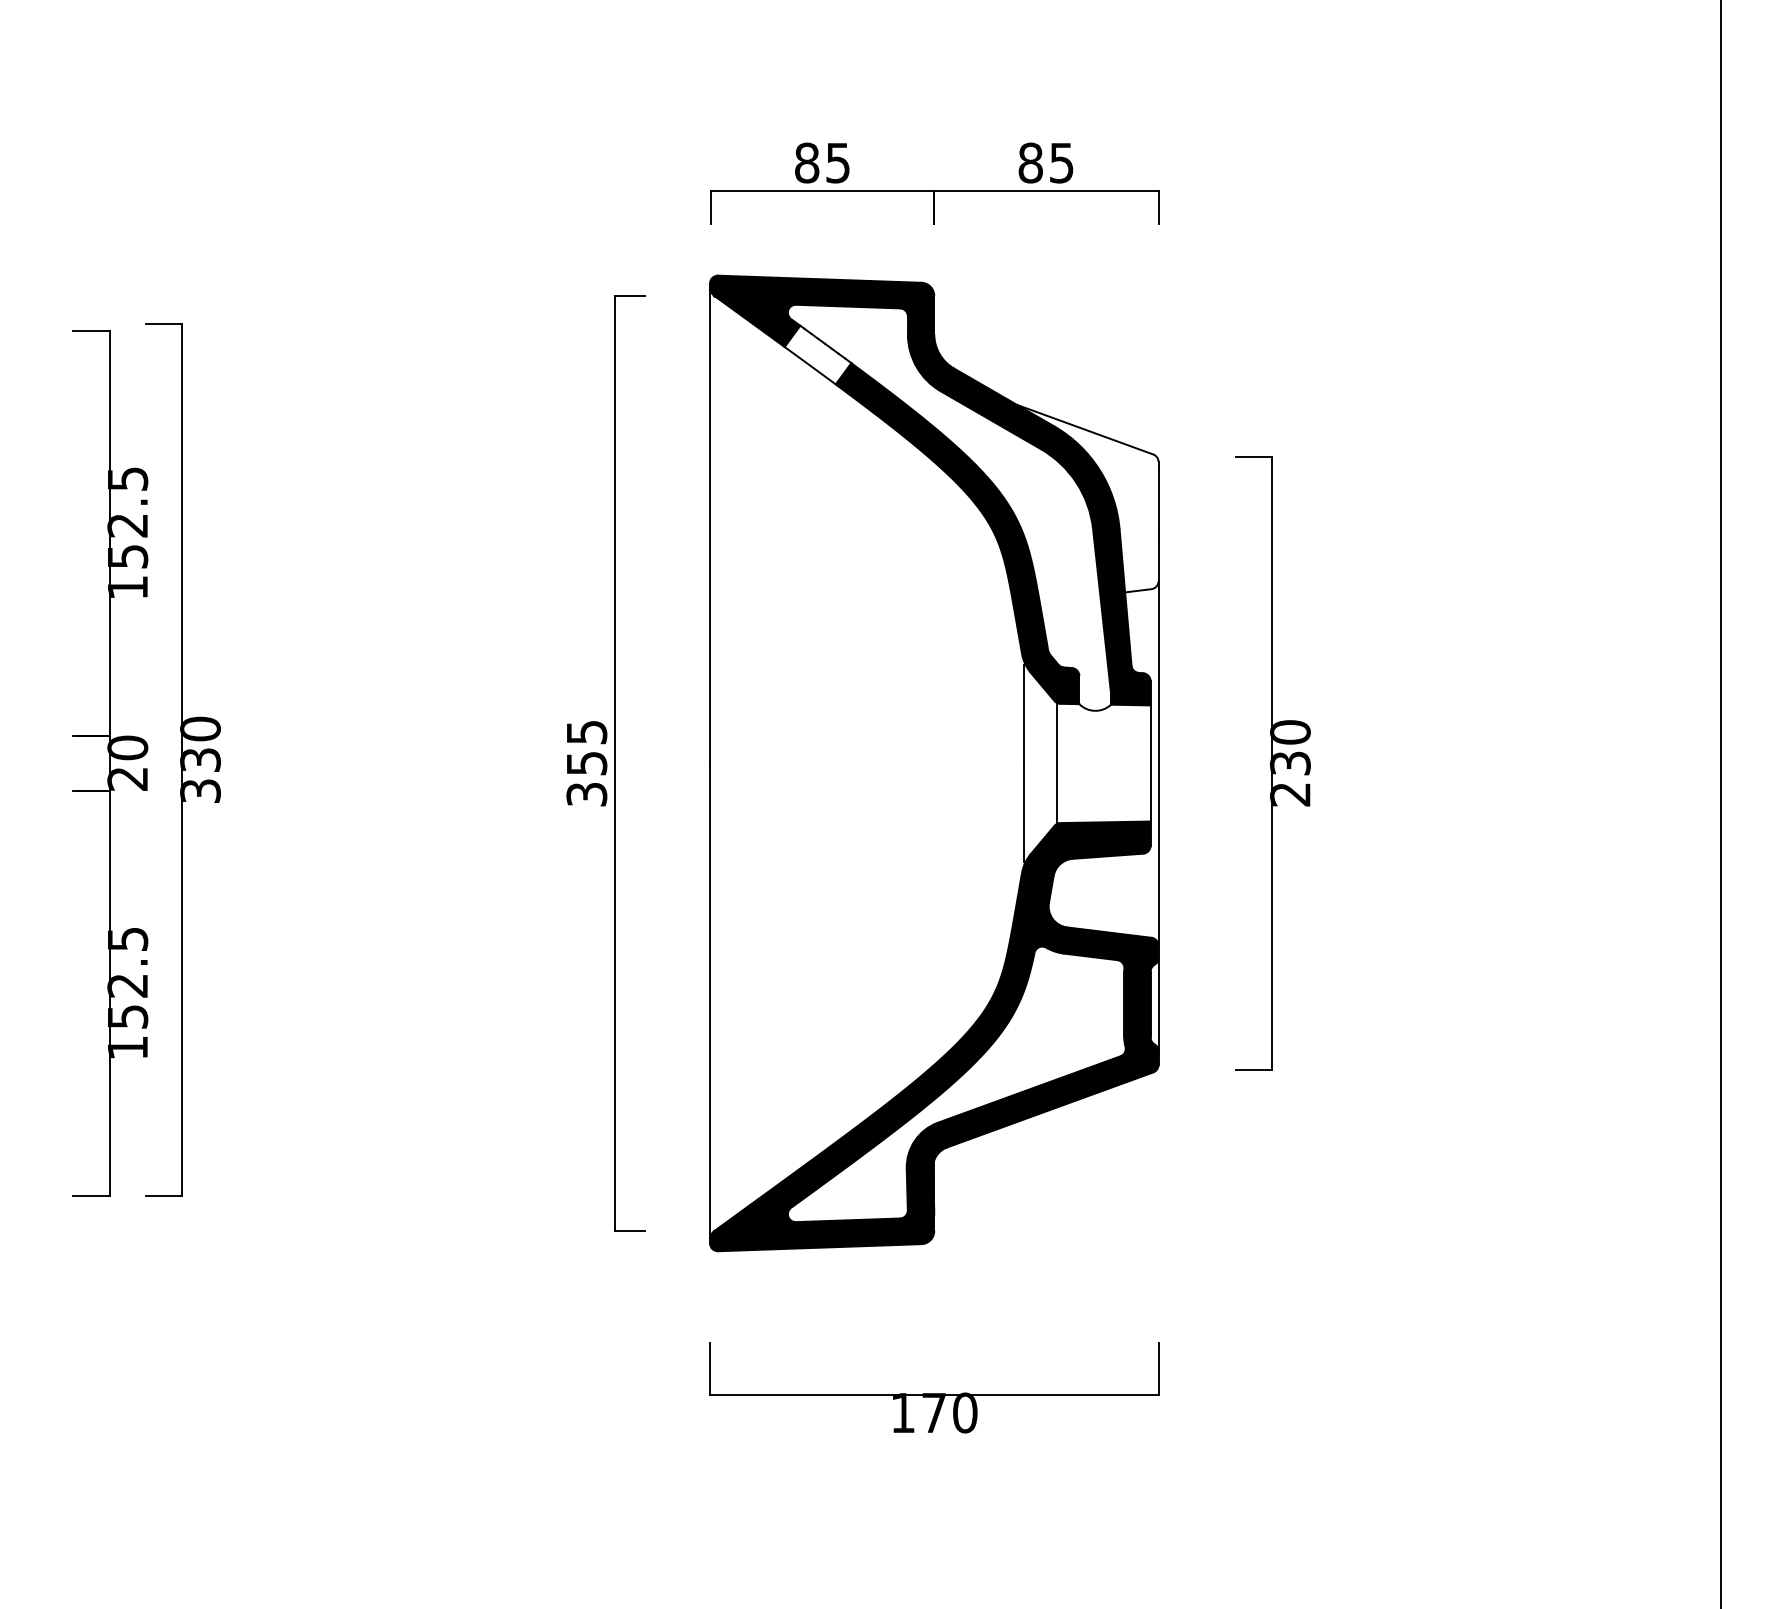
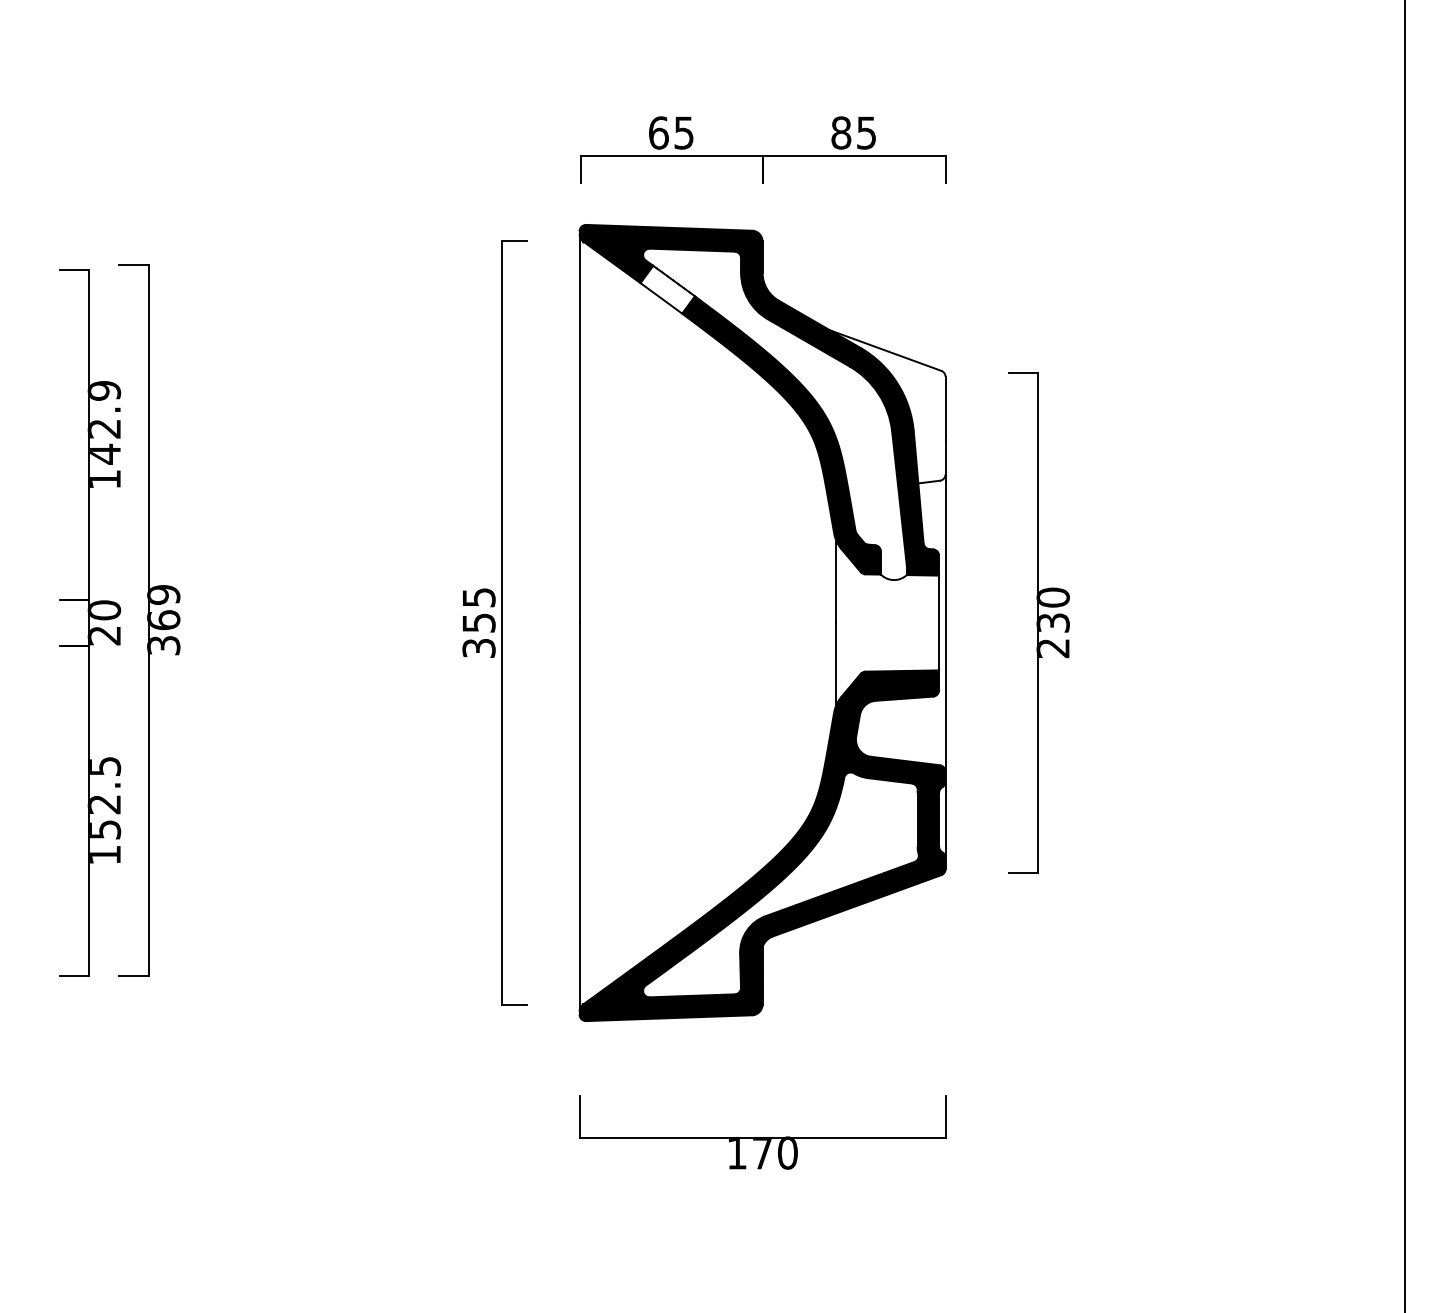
text: (807, 162) -> (659, 132), 85 -> 65
text: (127, 518) -> (104, 423), 152.5 -> 142.9
text: (200, 744) -> (163, 607), 330 -> 369
line: (1056, 763) -> (862, 623), removed

